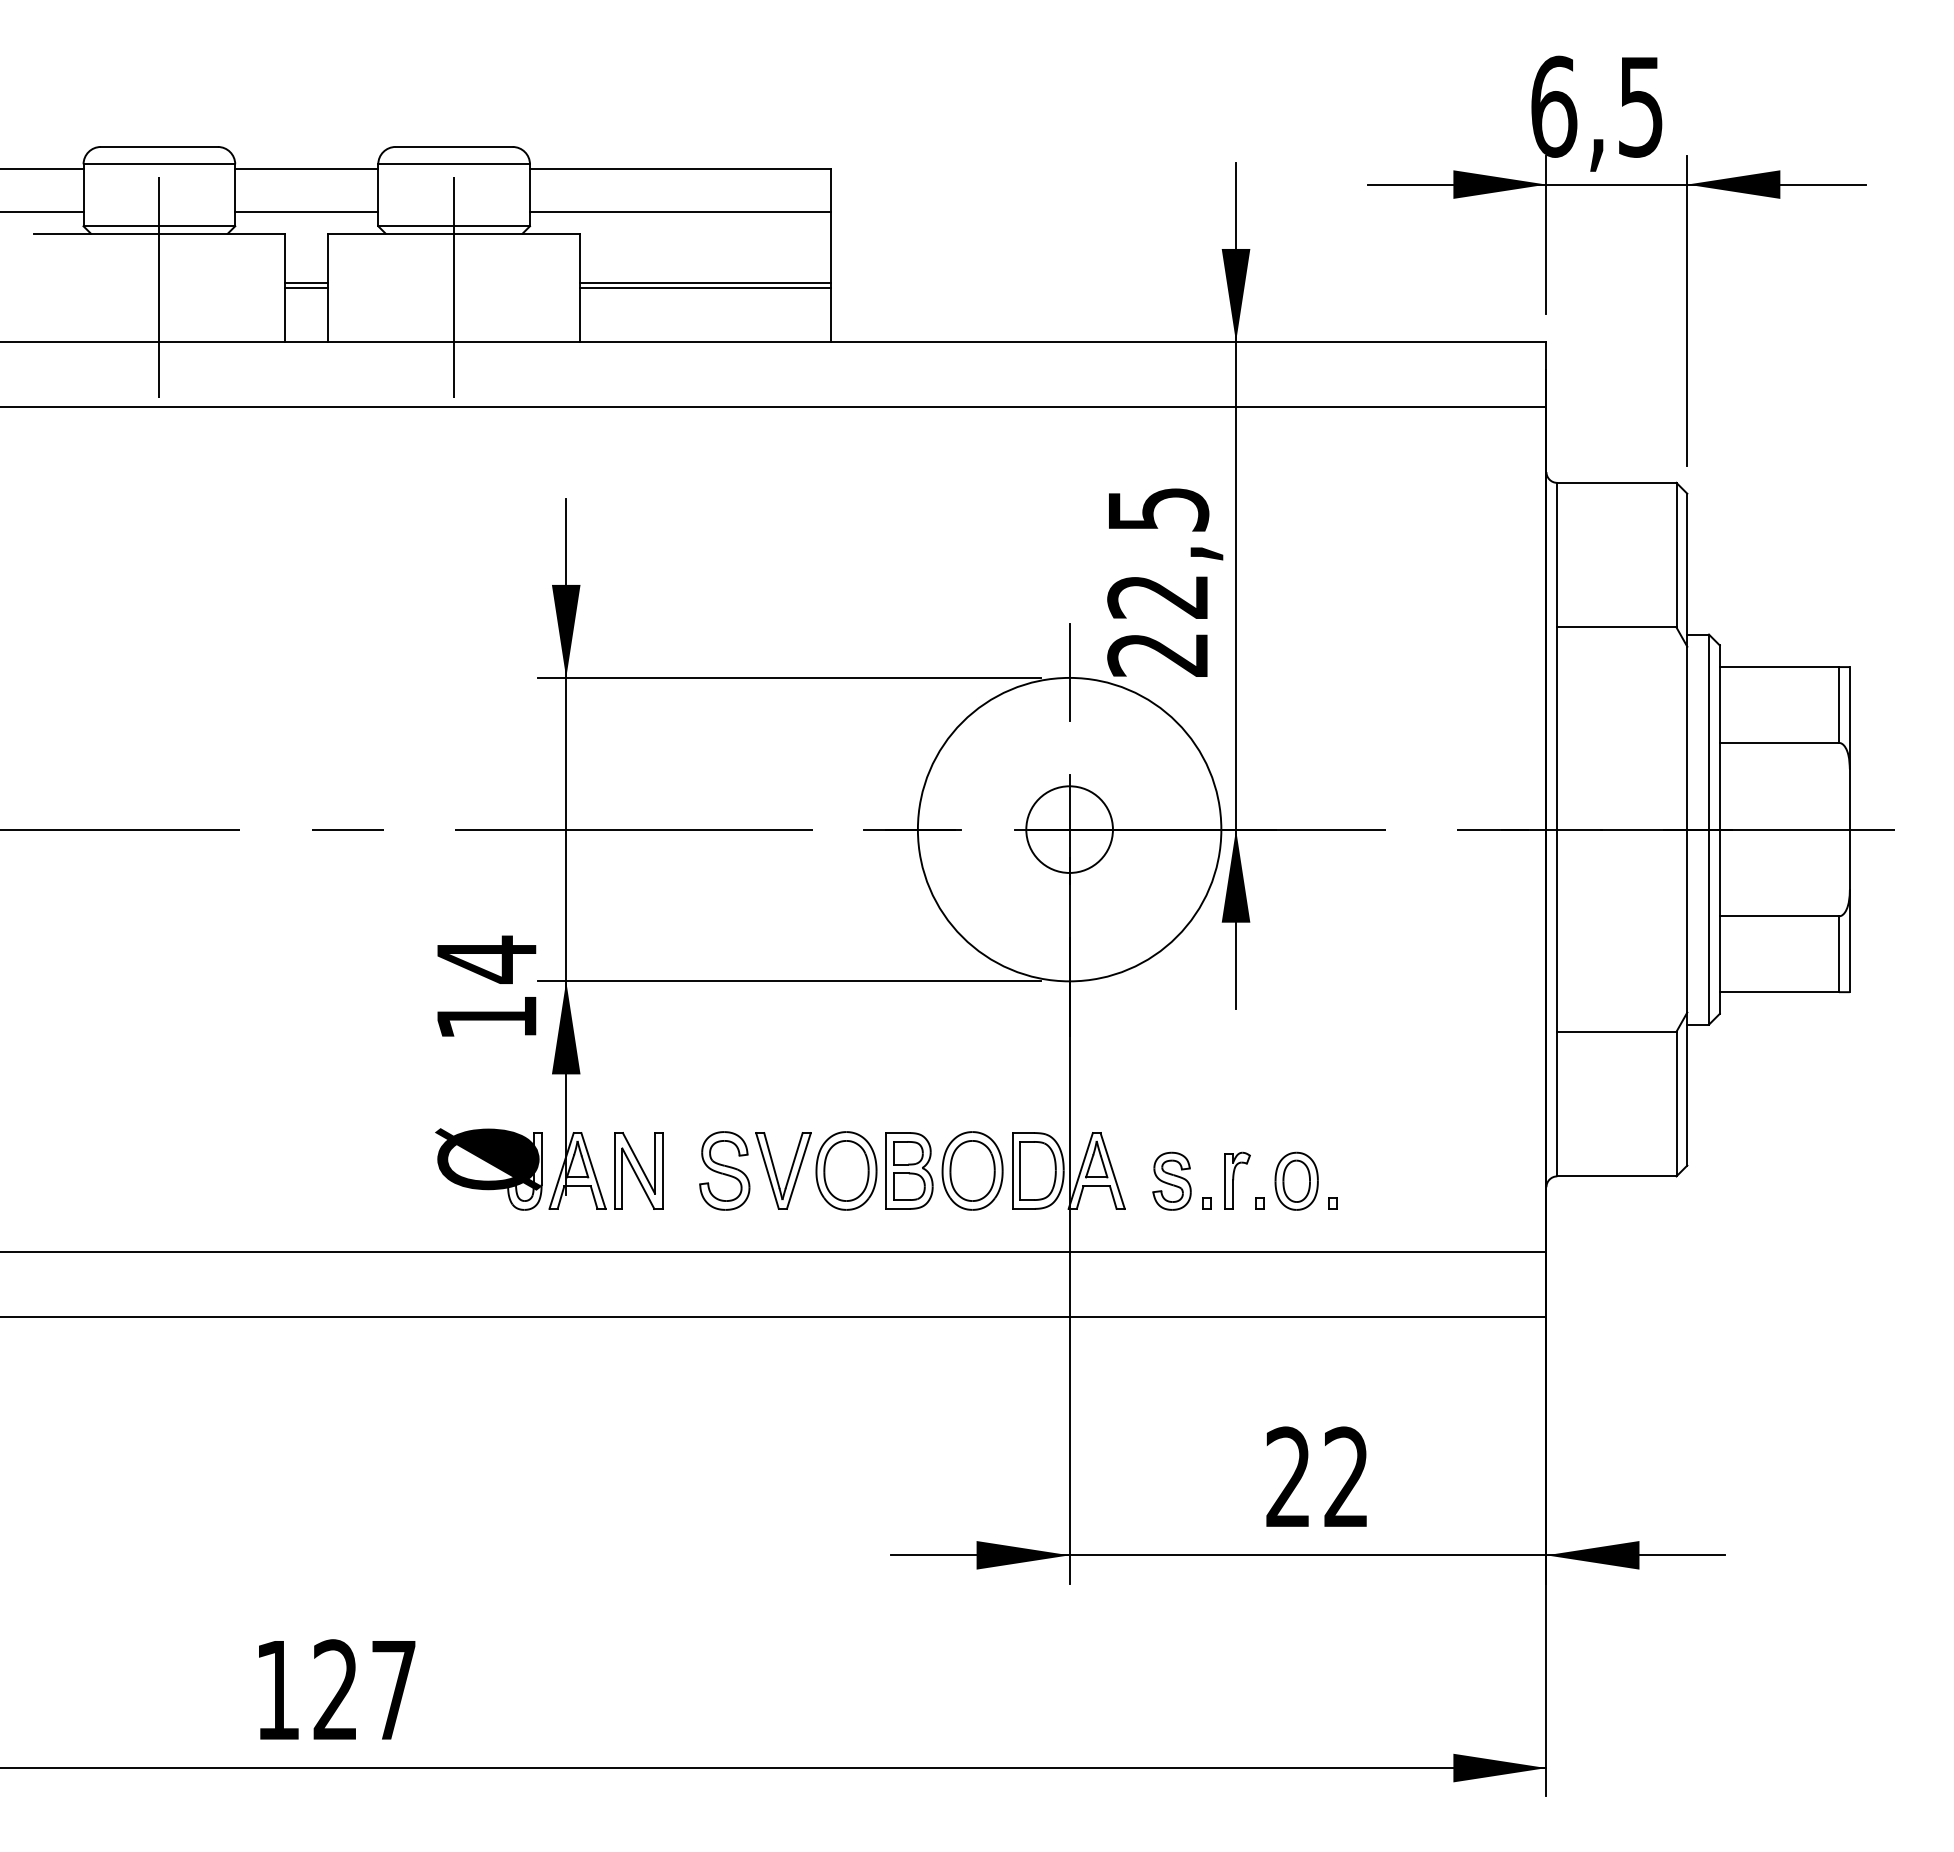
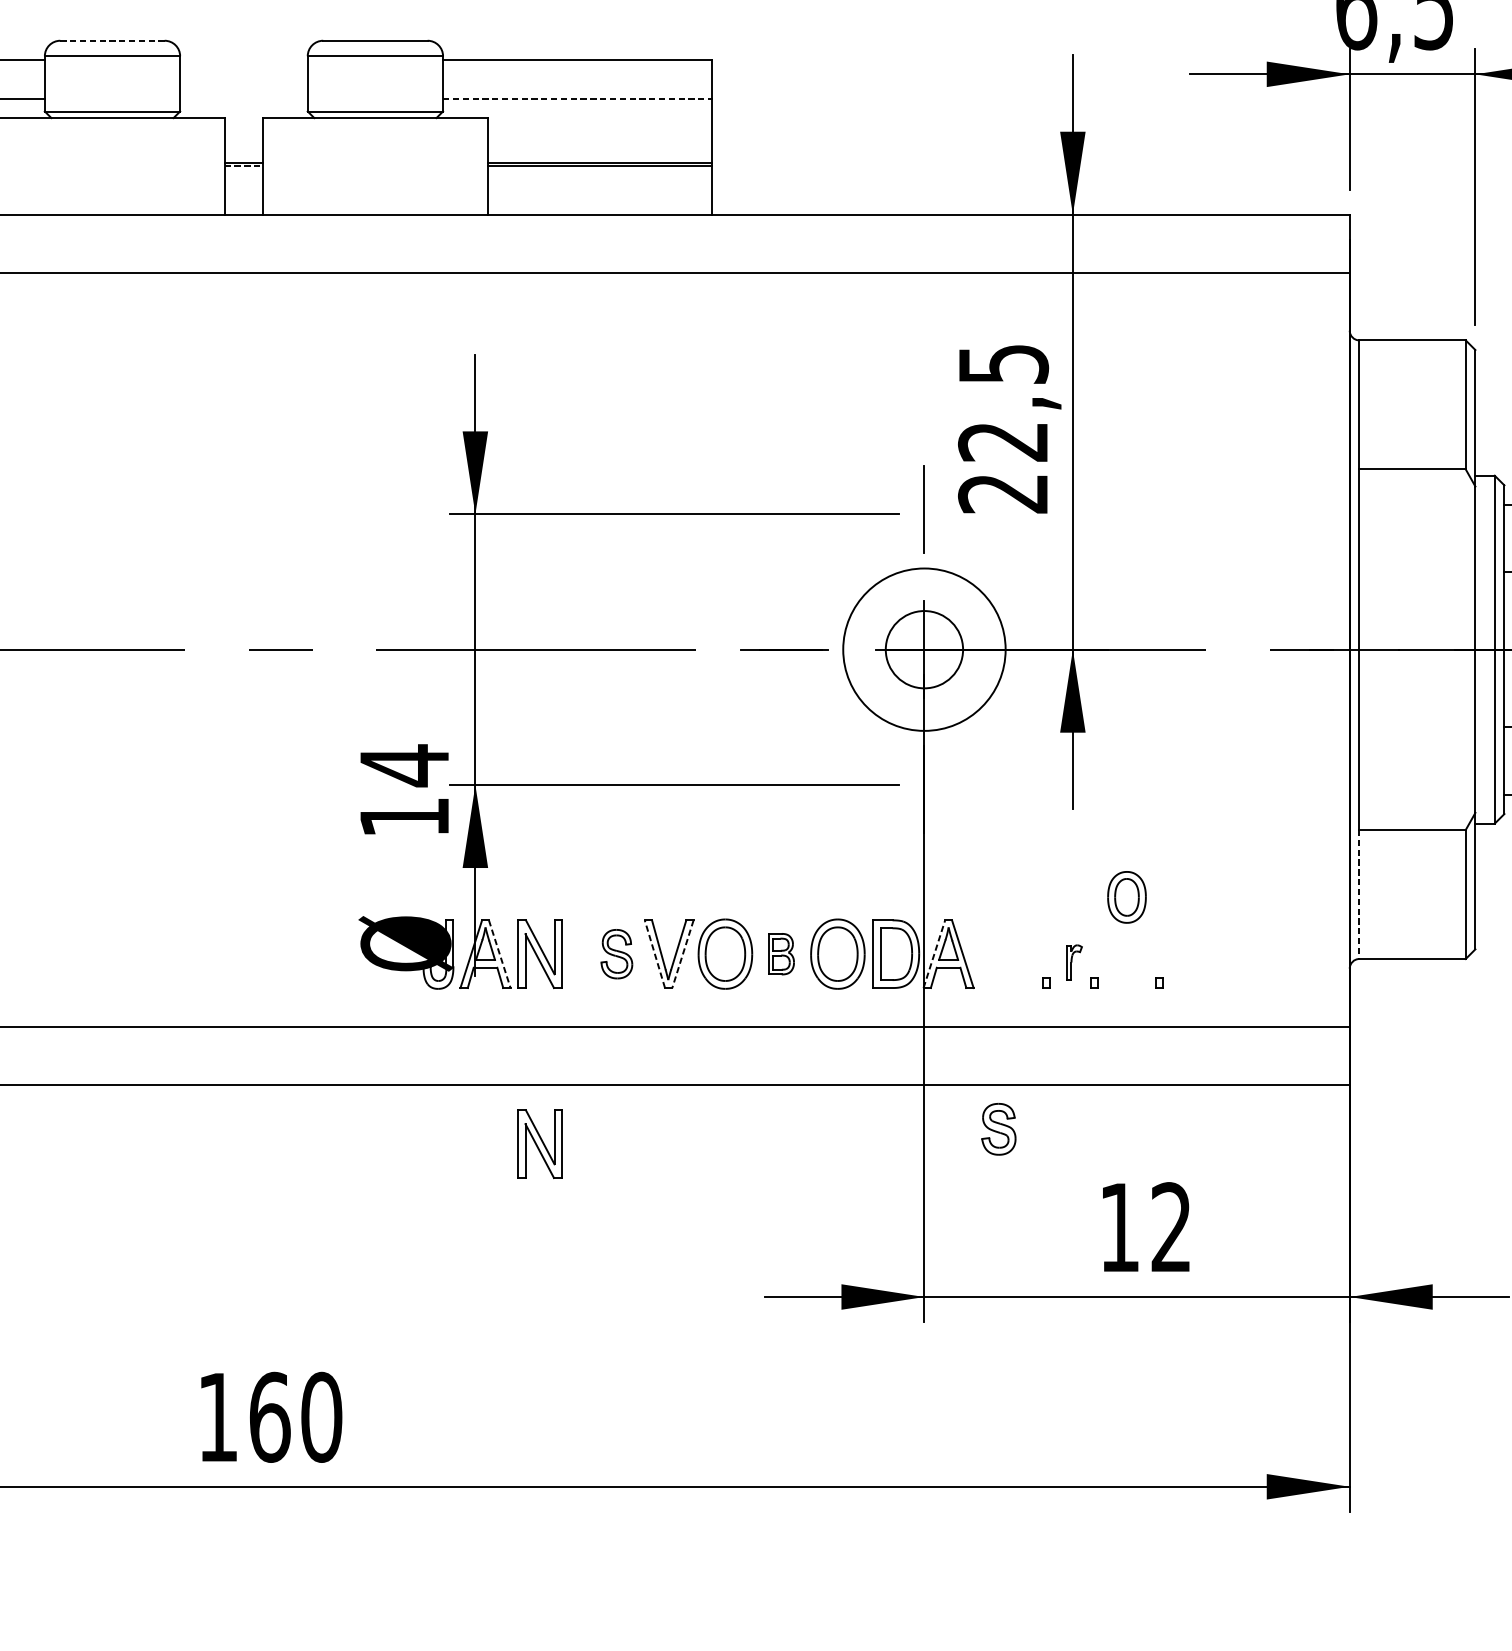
line: (159, 146) -> (112, 40), solid -> dashed
line: (306, 168) -> (243, 59), removed
line: (306, 211) -> (243, 98), removed
line: (680, 211) -> (577, 98), solid -> dashed
line: (159, 287) -> (112, 166), removed
line: (306, 287) -> (243, 166), solid -> dashed
line: (454, 287) -> (375, 166), removed
circle: (1069, 829) -> (924, 649), size x0.6
line: (1557, 1104) -> (1359, 894), solid -> dashed
line: (593, 1170) -> (499, 953), solid -> dashed
part: (724, 1170) -> (616, 953), size x0.7
line: (767, 1170) -> (654, 953), solid -> dashed
line: (798, 1170) -> (682, 953), solid -> dashed
part: (909, 1170) -> (781, 953), size x0.6
line: (1080, 1170) -> (934, 953), solid -> dashed
part: (1171, 1180) -> (998, 1128), moved
part: (1237, 1180) -> (1074, 962), size x0.7
part: (1296, 1180) -> (1126, 896), moved
part: (638, 1383) -> (539, 1143), added
text: (1287, 1476) -> (1118, 1226), 22 -> 12
text: (365, 1690) -> (296, 1417), 127 -> 160

